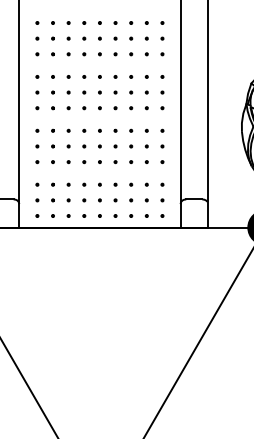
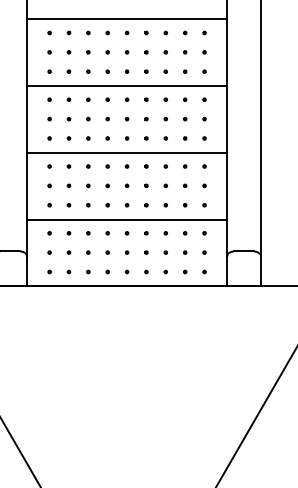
line: (99, 12) -> (126, 19), added
line: (99, 65) -> (126, 85), added
line: (99, 119) -> (126, 152), added
line: (99, 173) -> (126, 219), added

